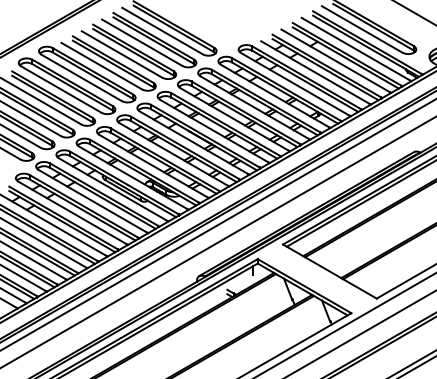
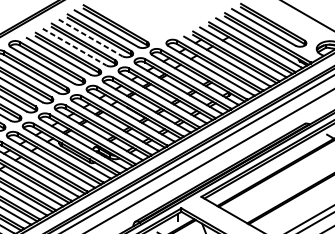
line: (142, 42) -> (90, 37), solid -> dashed
line: (122, 54) -> (74, 47), solid -> dashed

